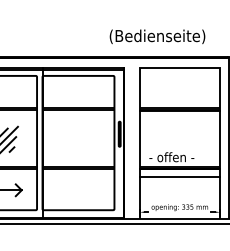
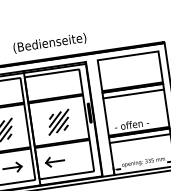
text: (157, 36) -> (49, 43), moved
line: (179, 117) -> (133, 93), added
part: (77, 139) -> (58, 121), added
part: (65, 190) -> (54, 161), added

